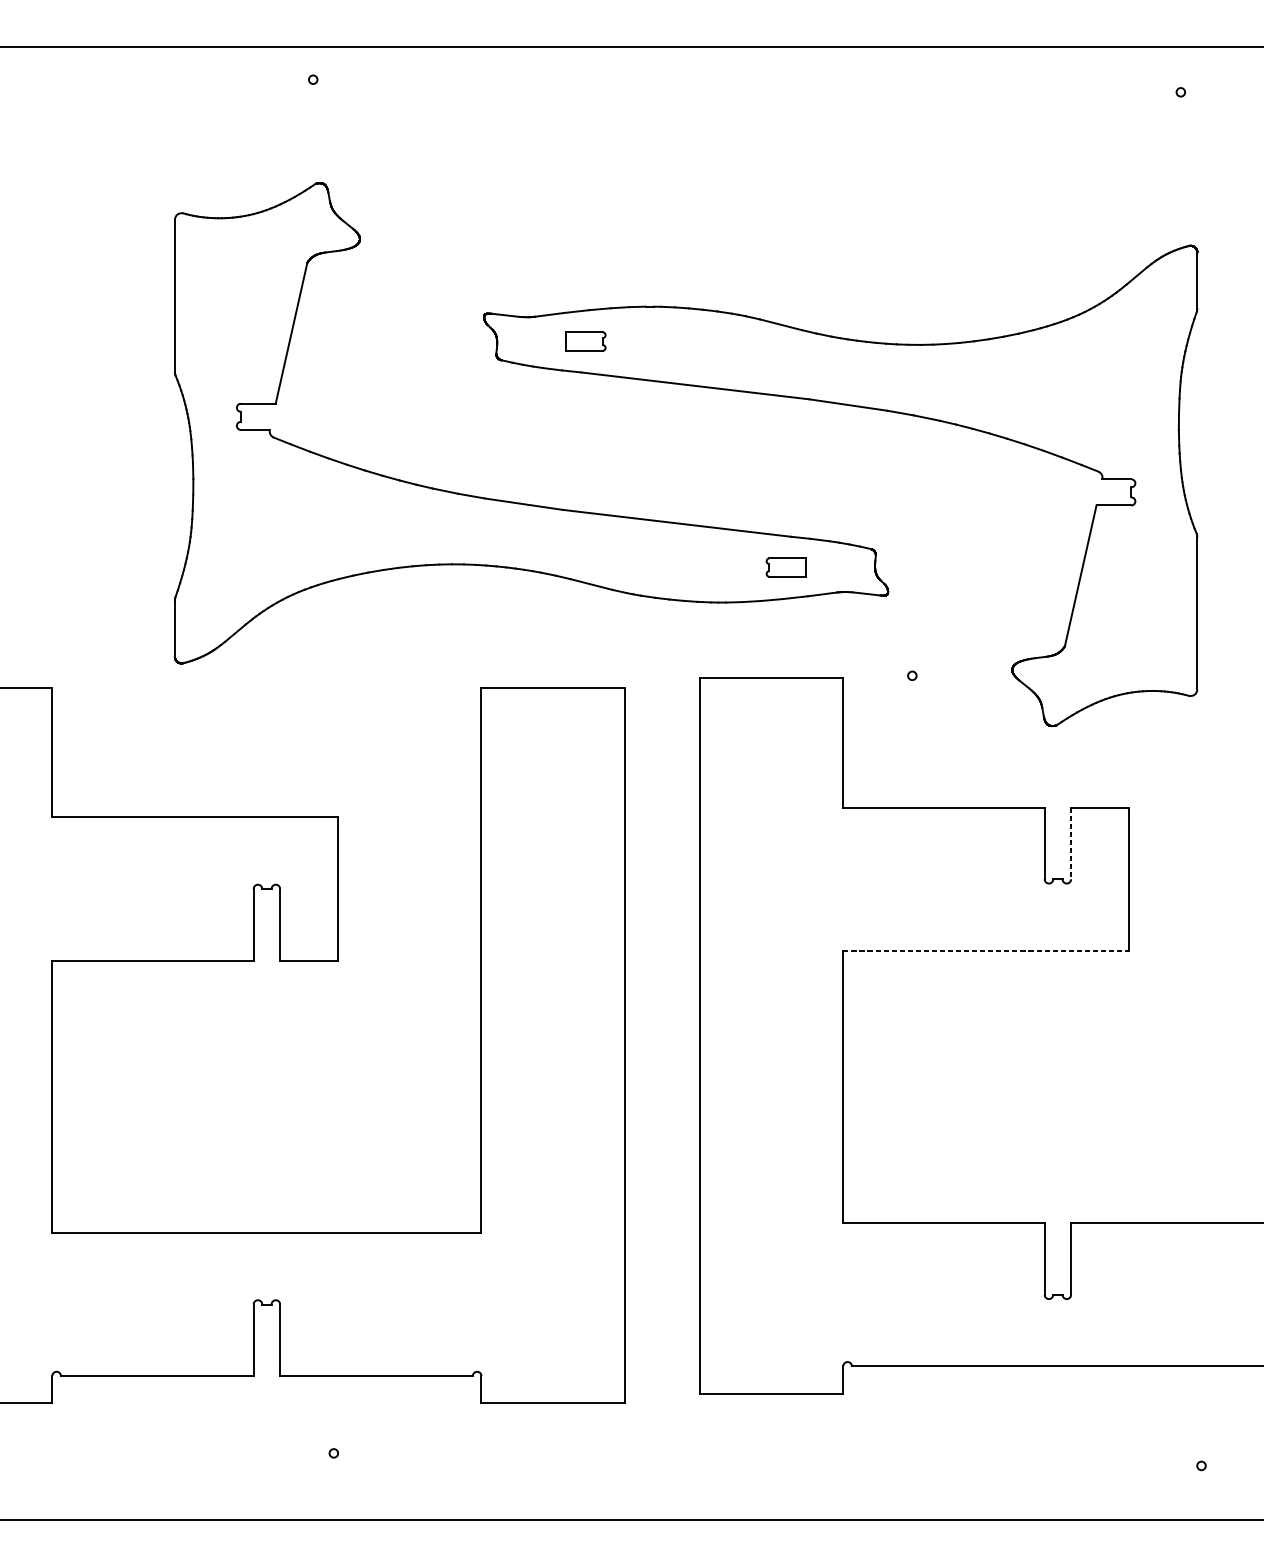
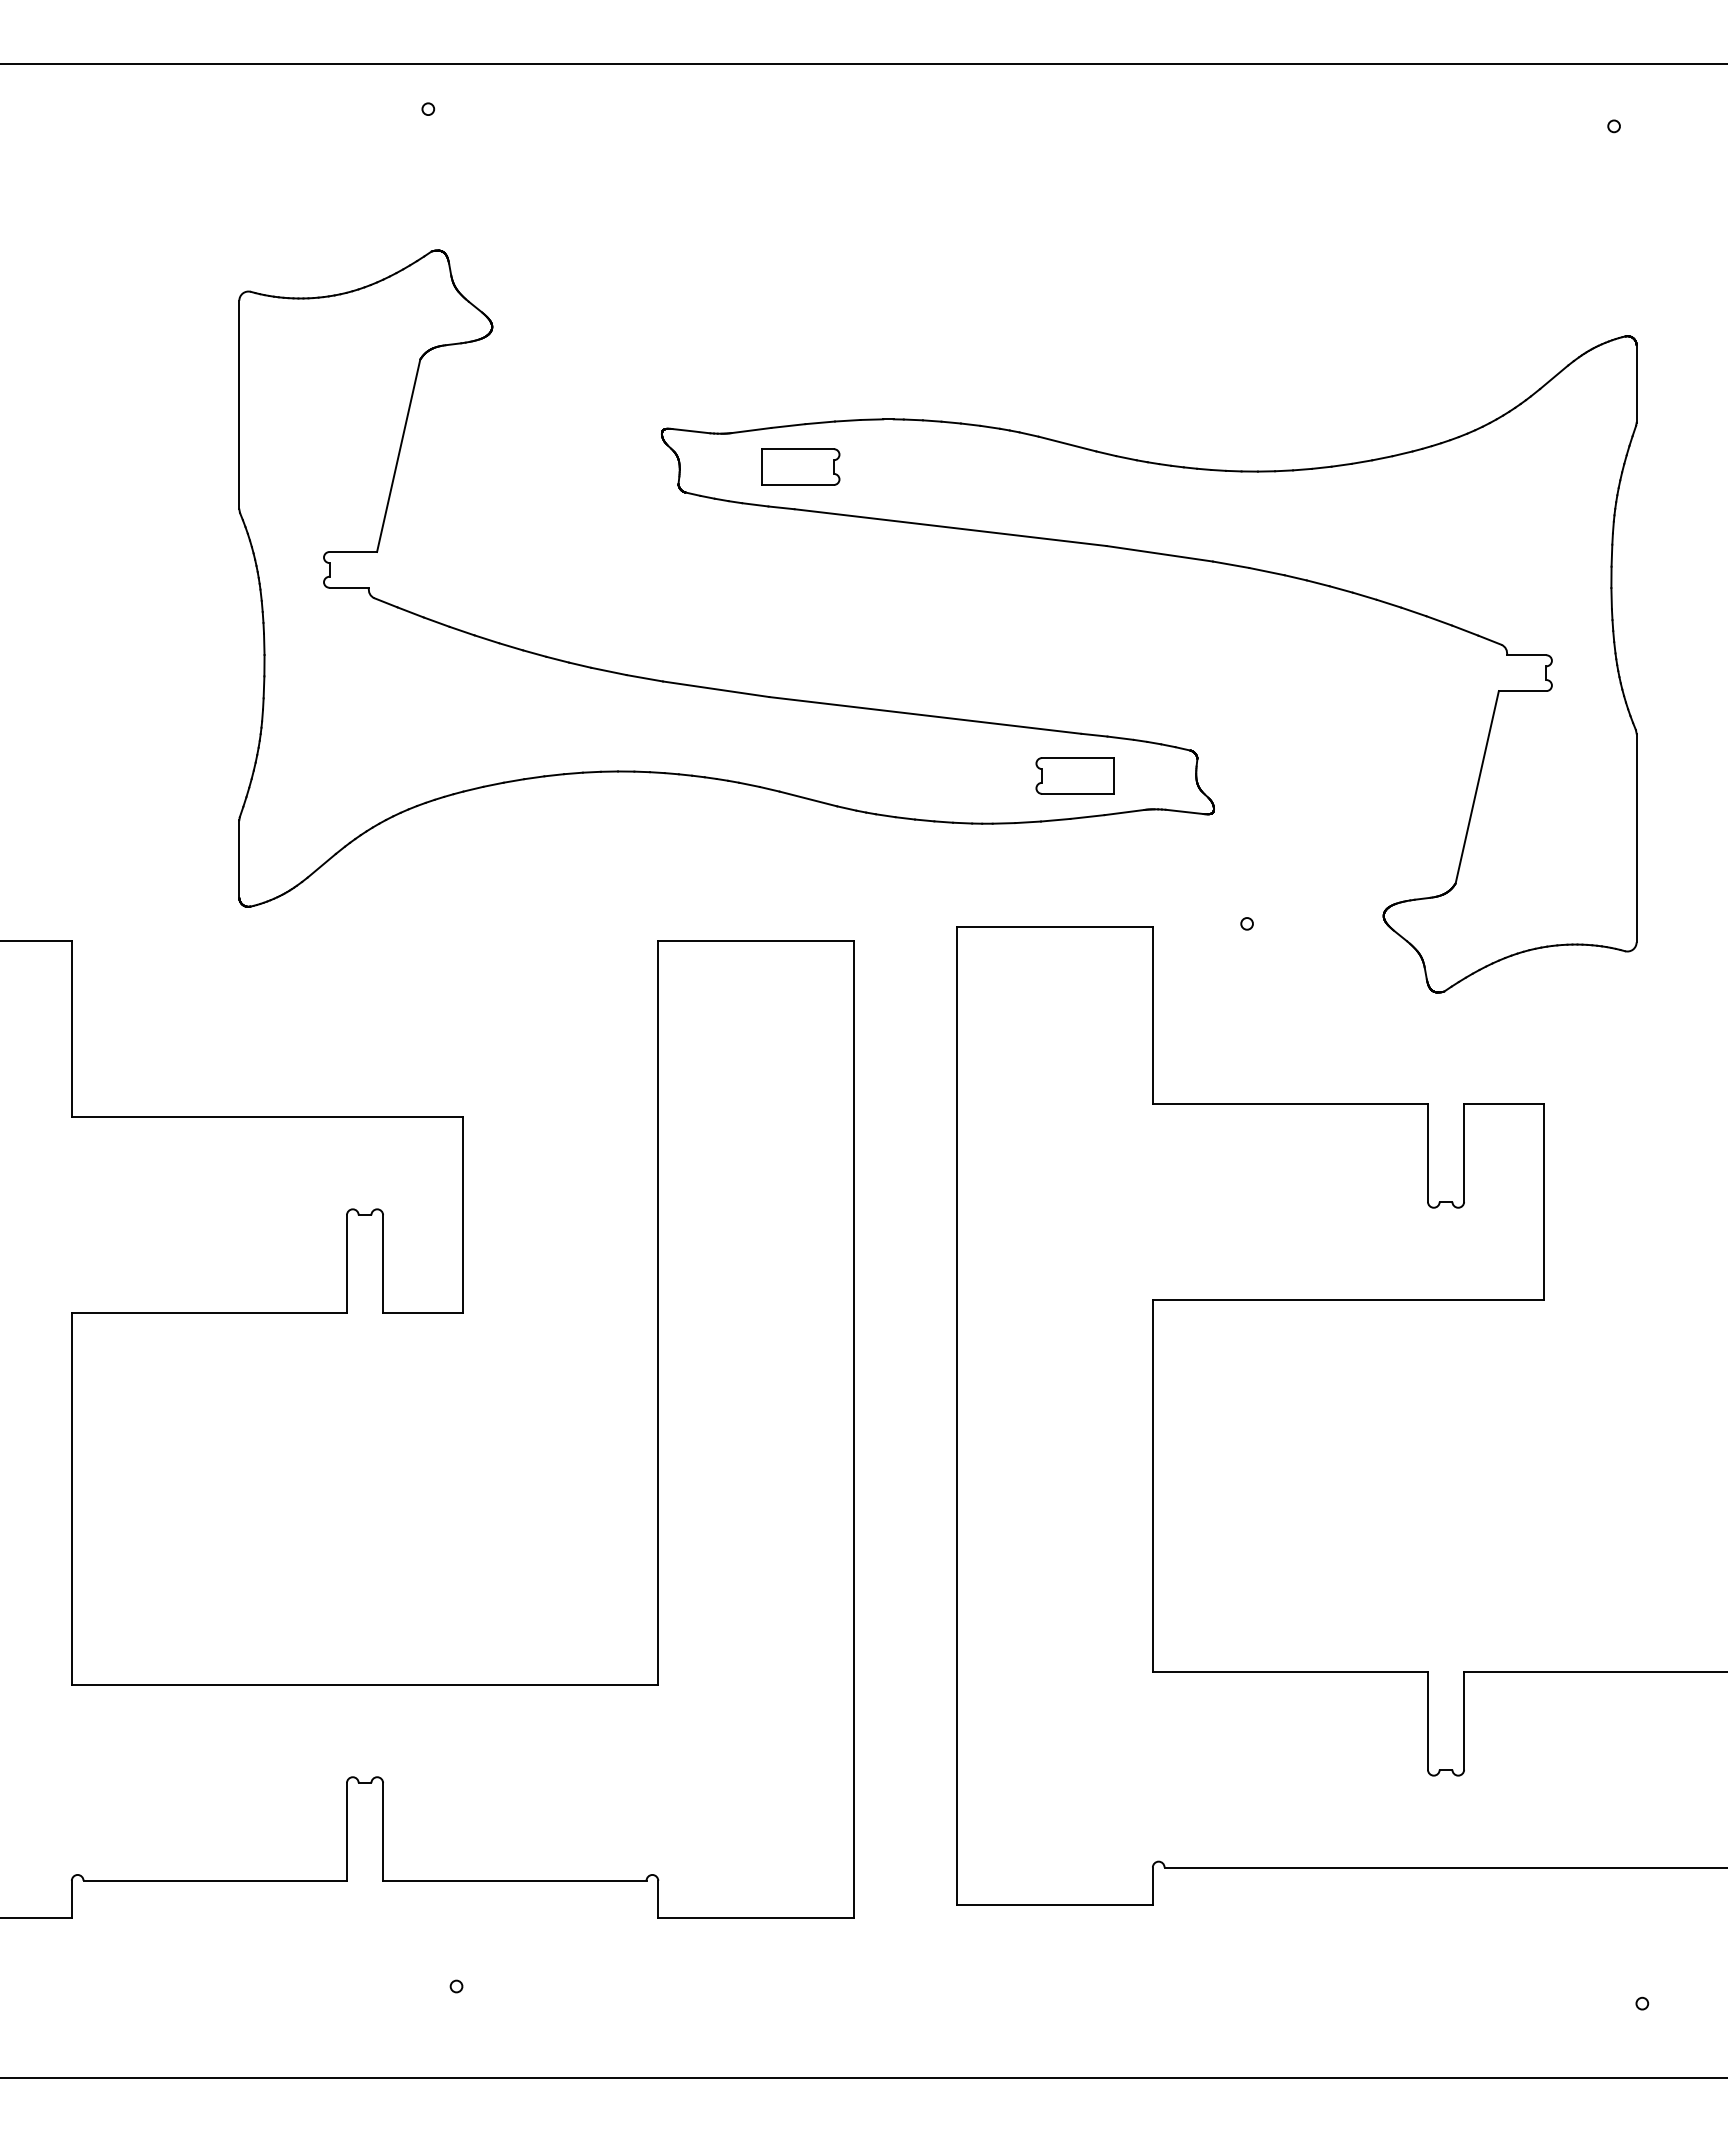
part: (585, 341) -> (800, 466), size x1.43
part: (786, 567) -> (1074, 775), size x1.43
line: (1071, 843) -> (1464, 1153), dashed -> solid
line: (986, 950) -> (1348, 1299), dashed -> solid

